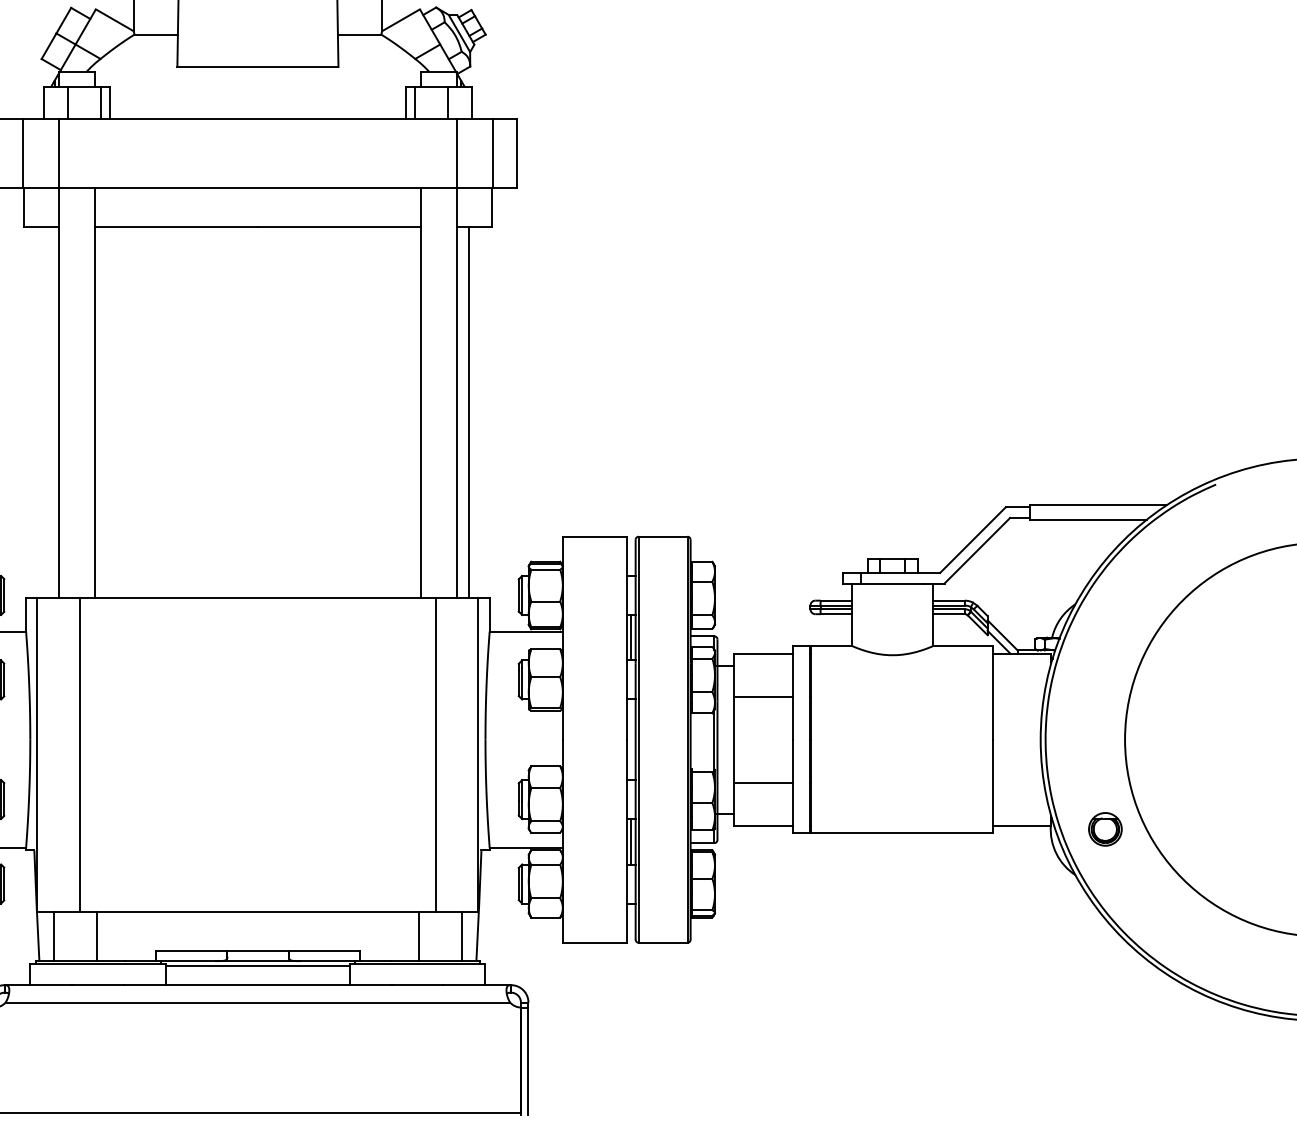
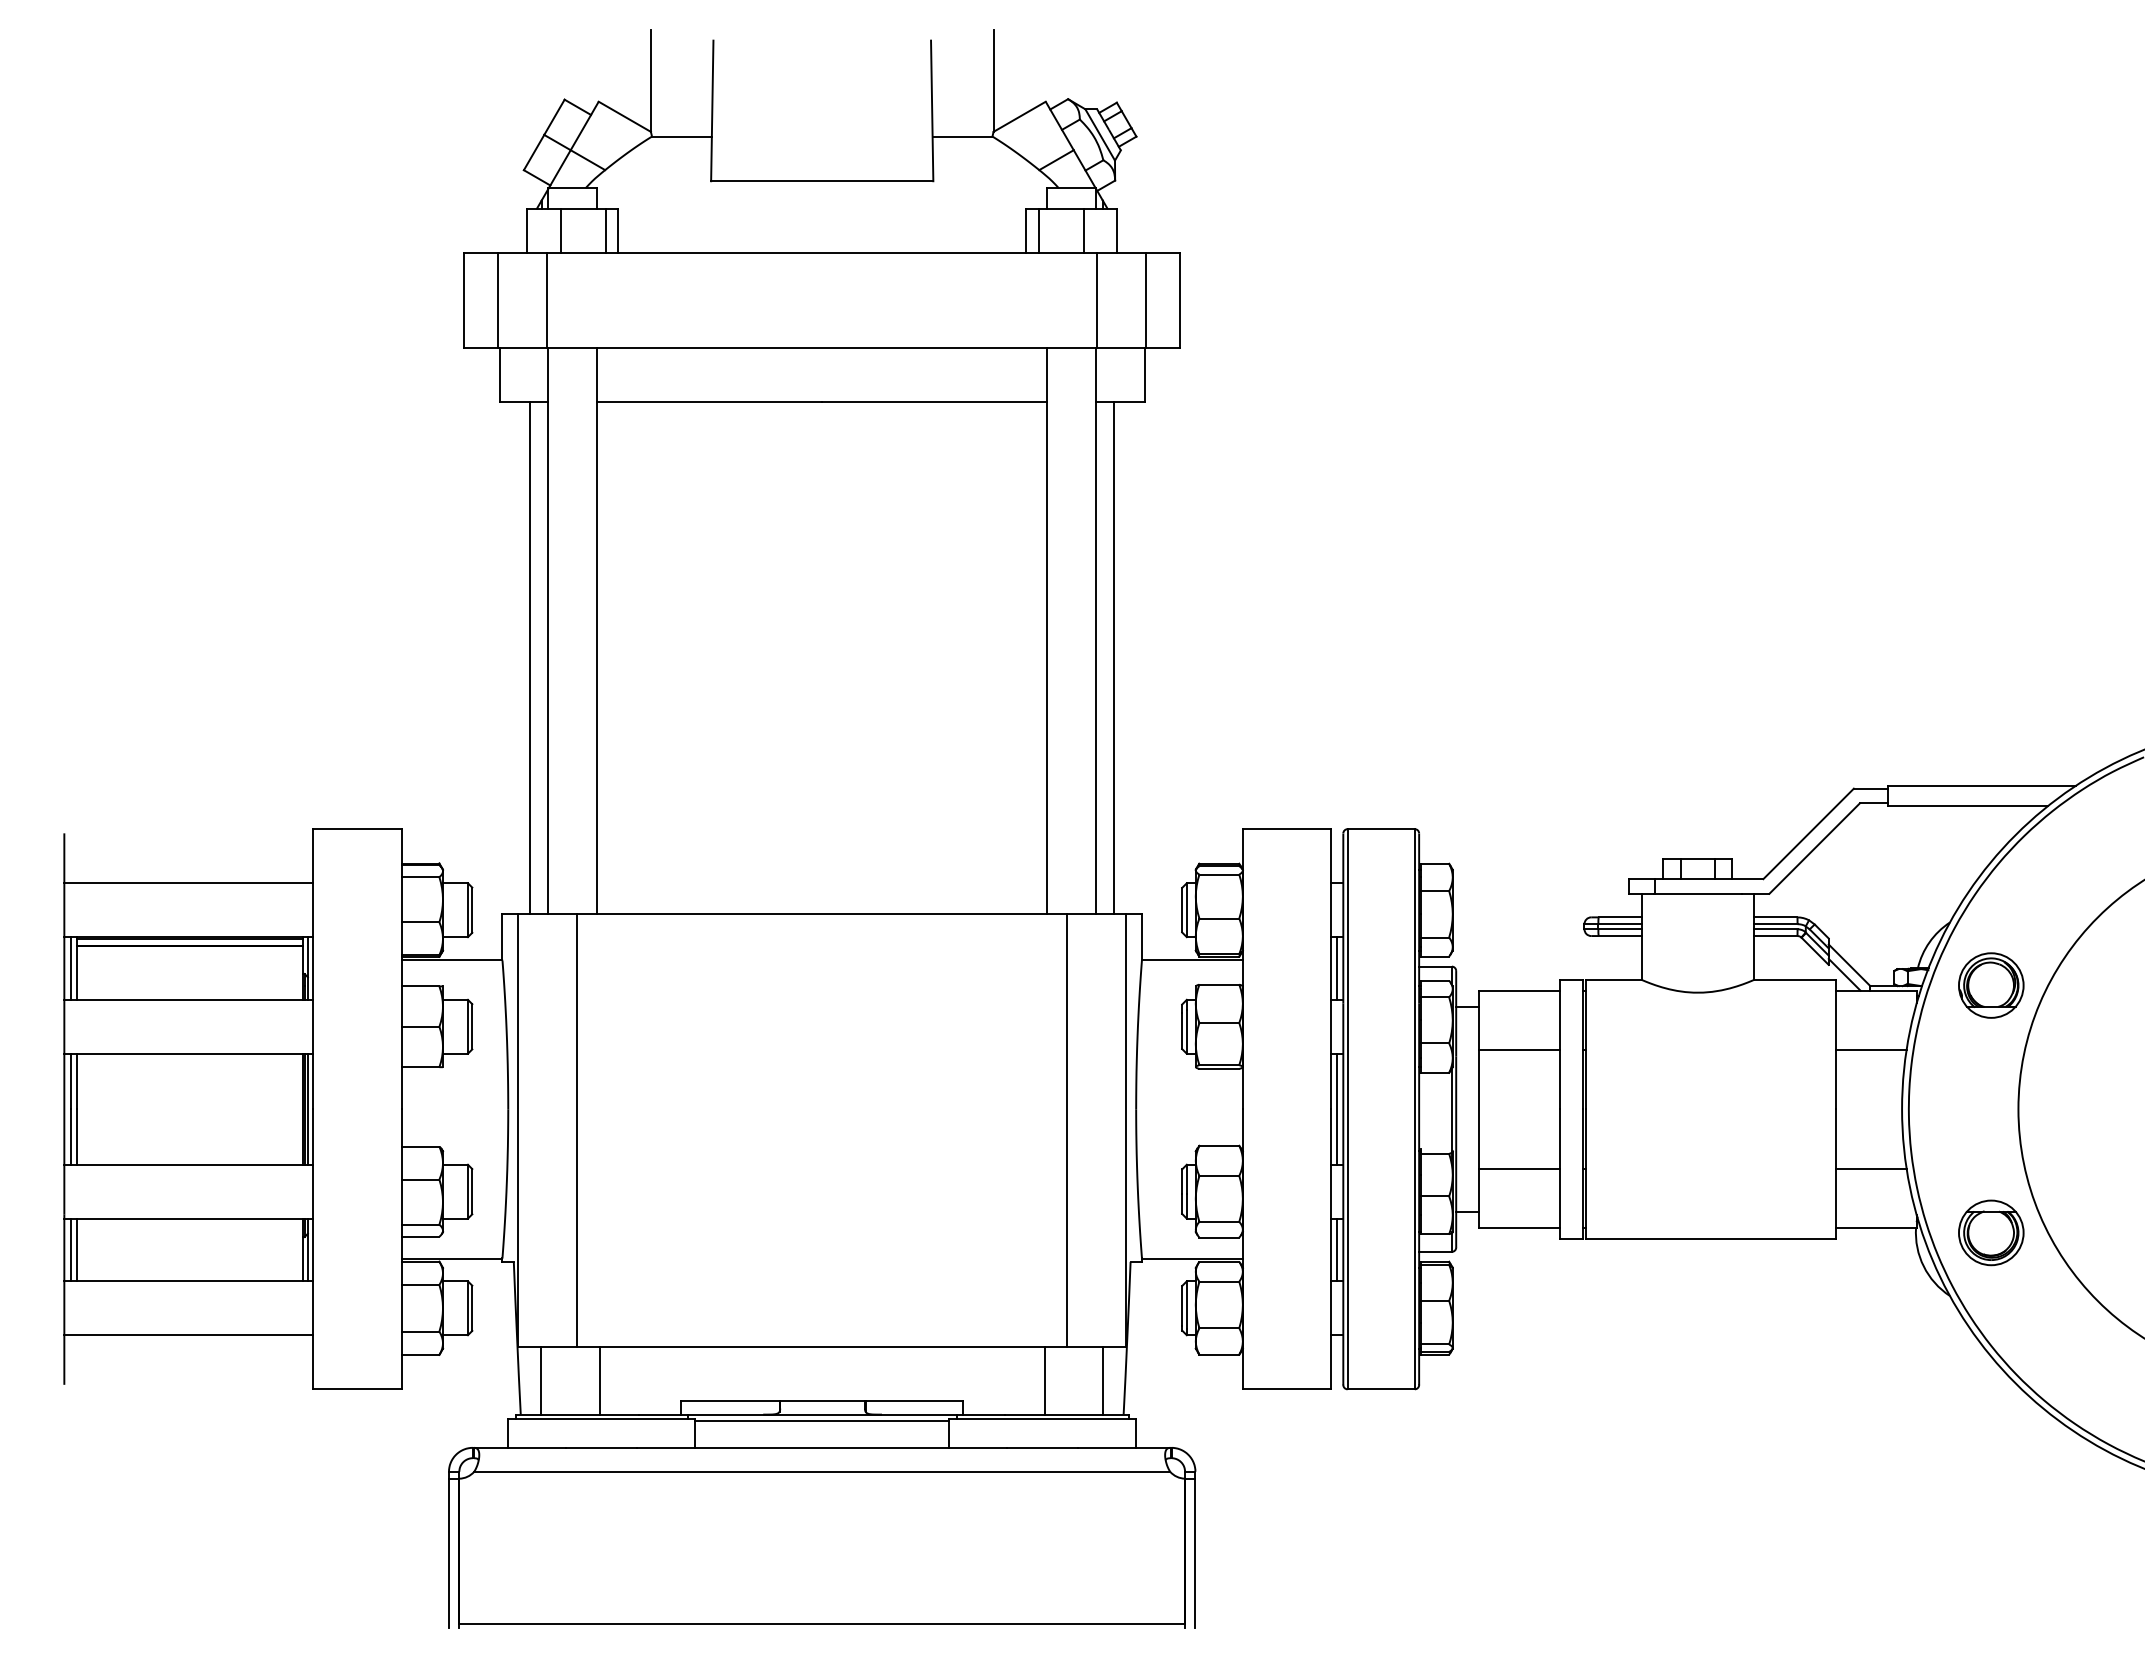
line: (46, 412) -> (530, 657), added
part: (1105, 650) -> (1991, 985), added
line: (1017, 696) -> (1870, 1049), added
line: (630, 739) -> (1336, 1108), added
line: (1017, 782) -> (1870, 1168), added
part: (1105, 829) -> (1991, 1232), size x1.43

